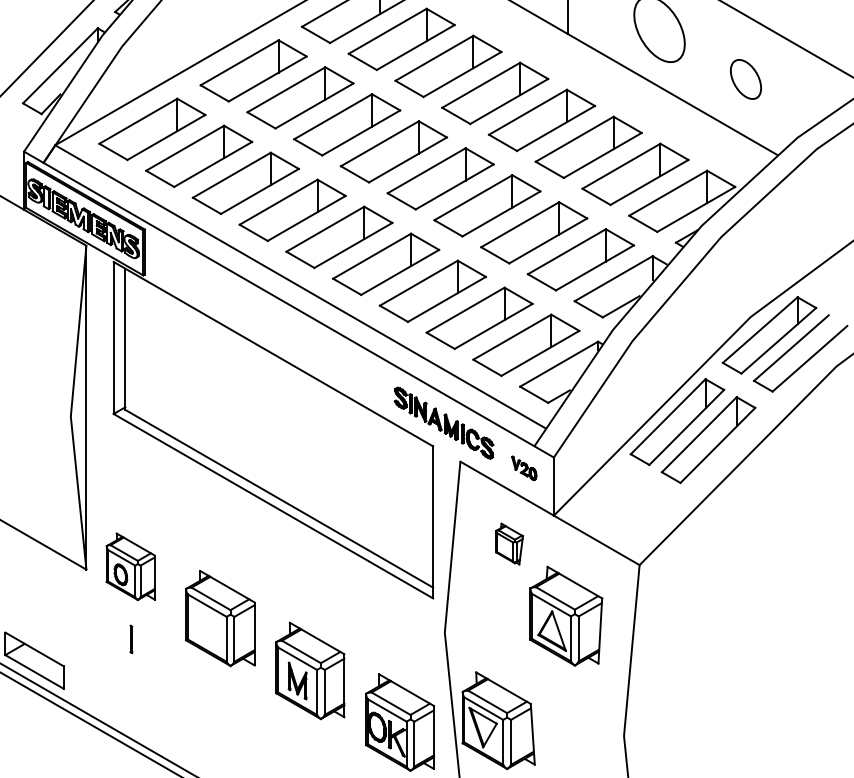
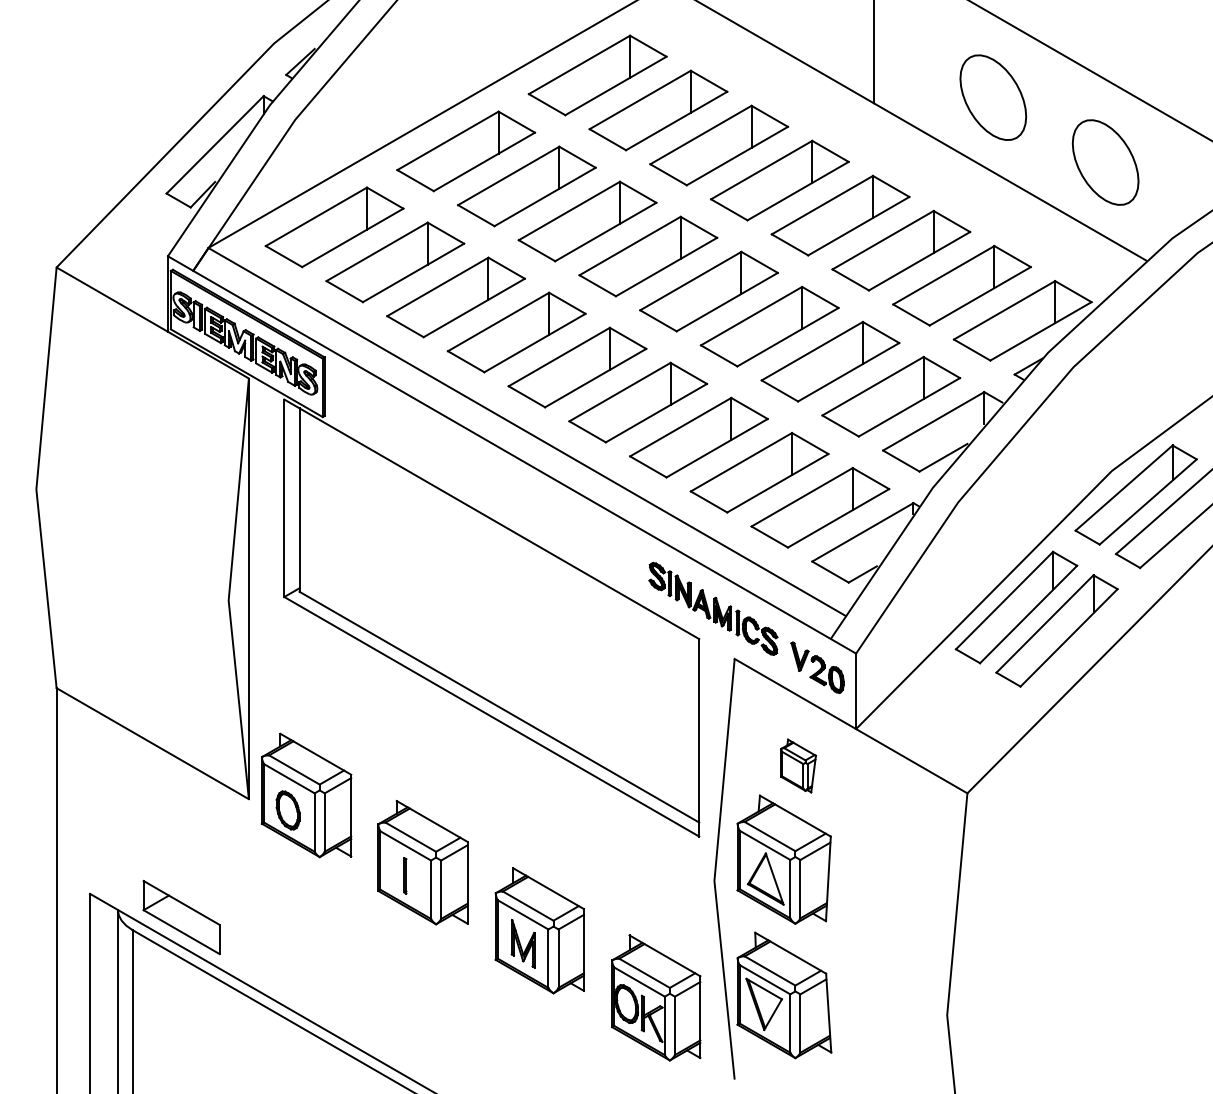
part: (745, 79) -> (1105, 162), size x1.67
part: (524, 468) -> (817, 667), size x1.67
part: (130, 566) -> (306, 795), size x1.43
part: (565, 616) -> (783, 859), moved
line: (131, 639) -> (405, 875), moved

